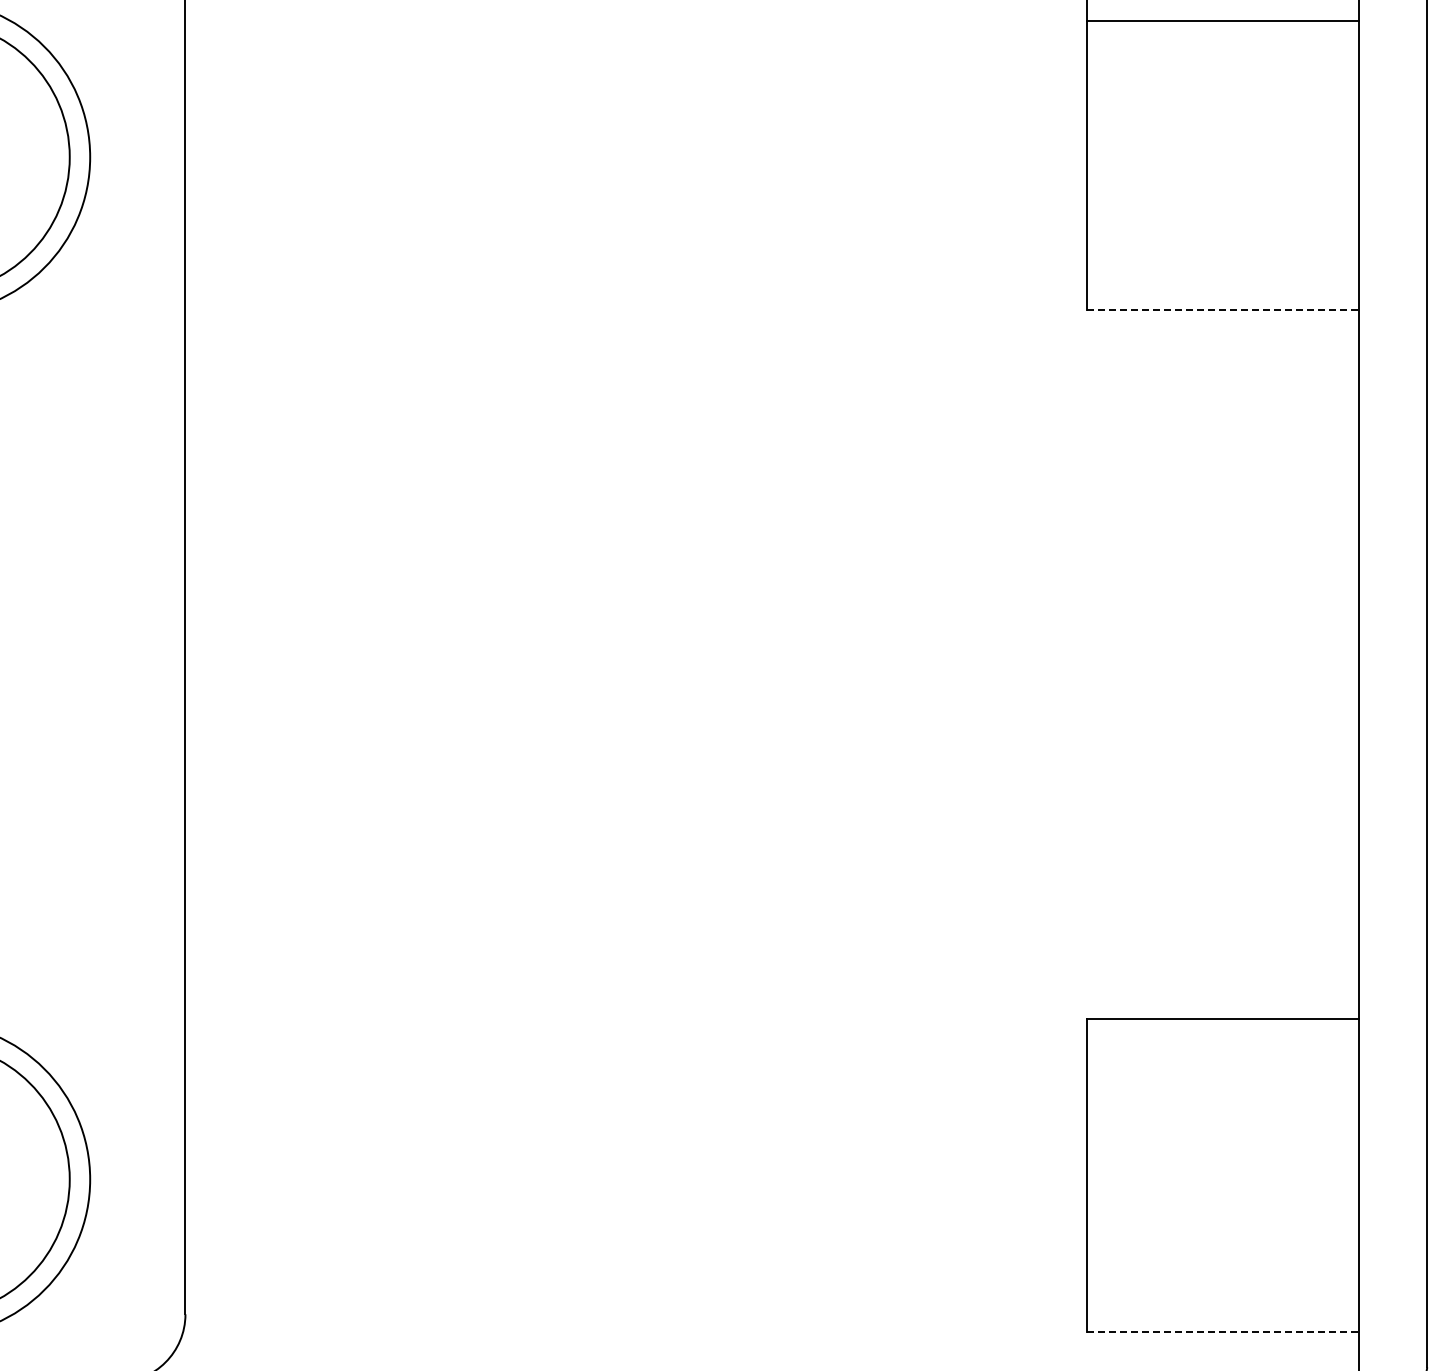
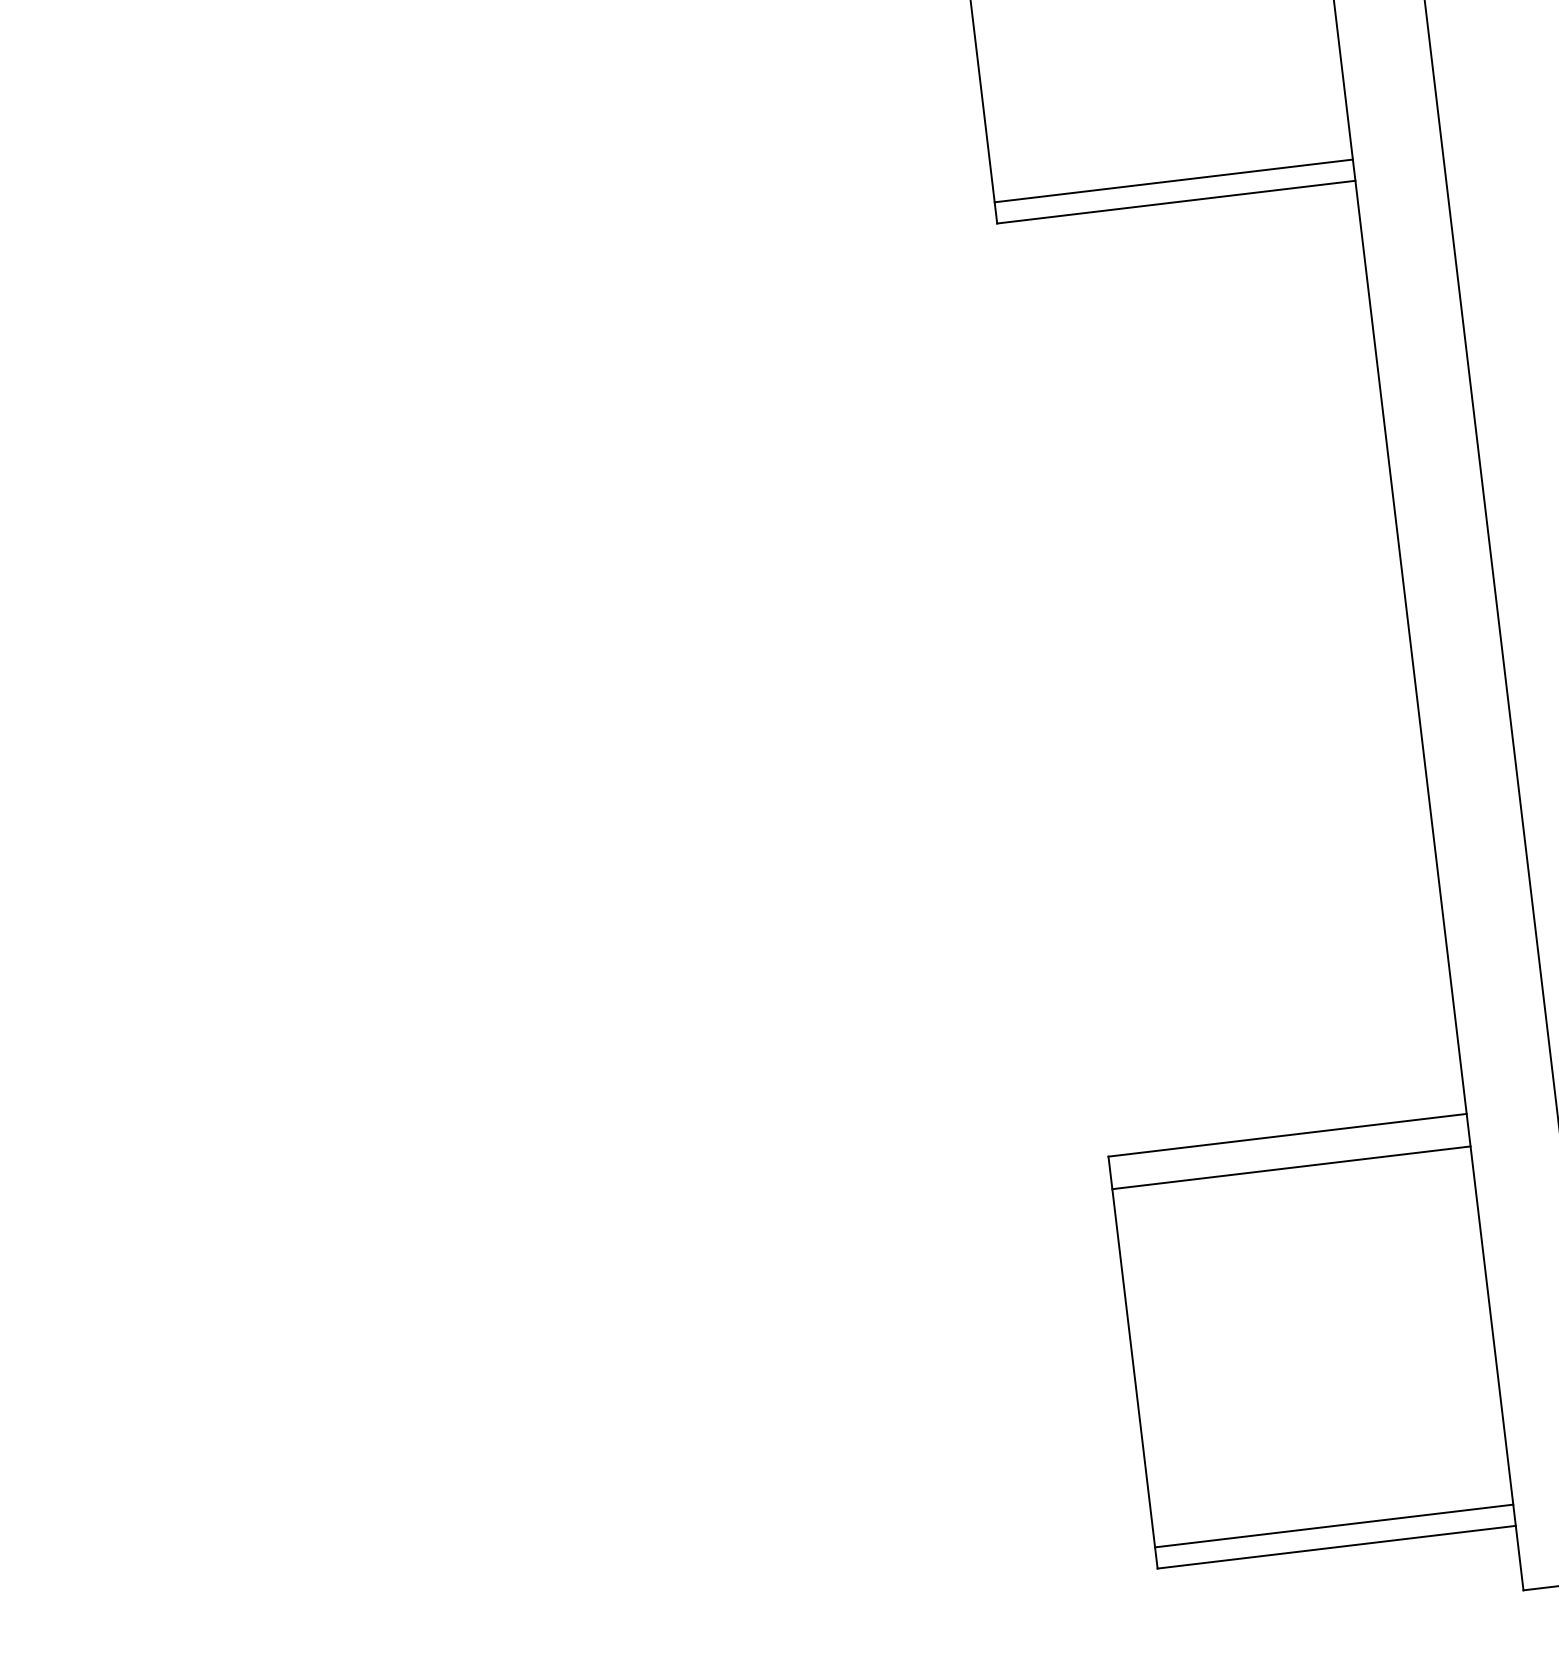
line: (1222, 293) -> (1173, 181), added
line: (1223, 309) -> (1177, 202), dashed -> solid
line: (1222, 1043) -> (1290, 1167), added
line: (1222, 1315) -> (1333, 1525), added
line: (1223, 1331) -> (1337, 1546), dashed -> solid

